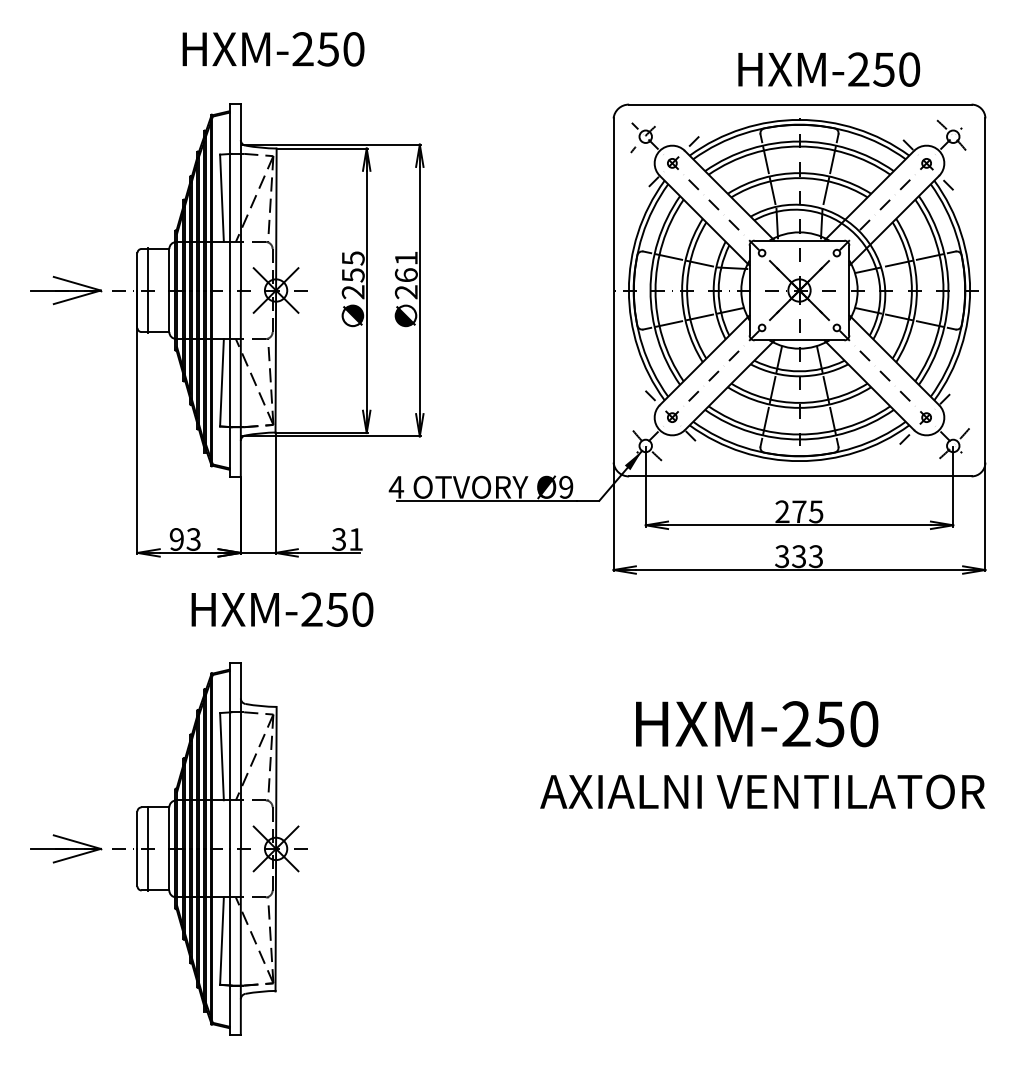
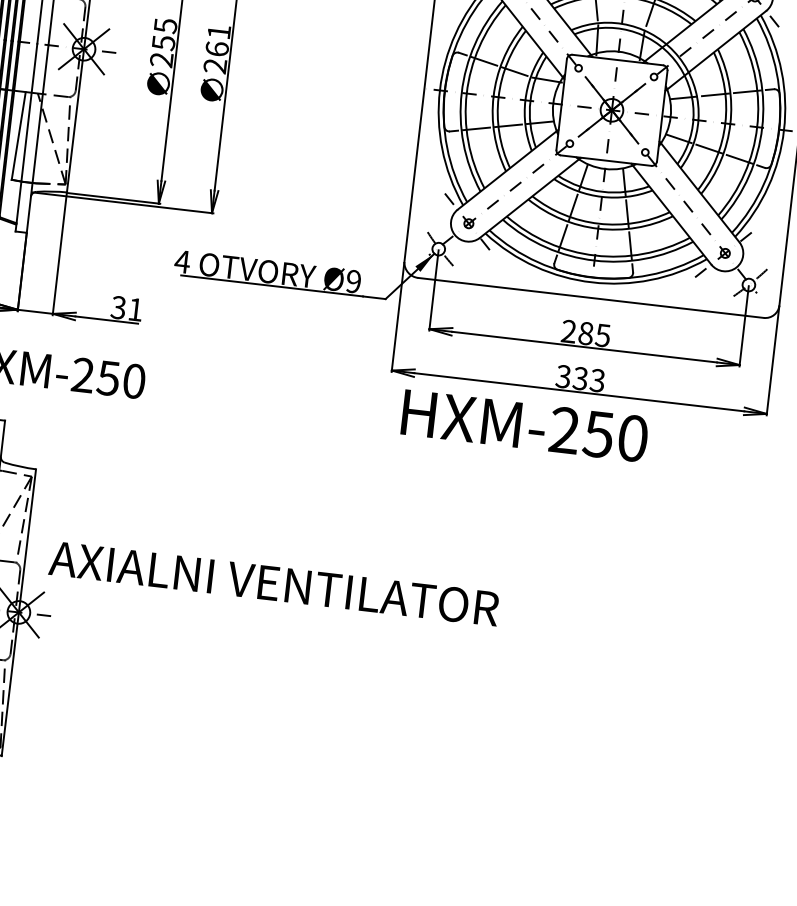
text: (799, 511) -> (586, 333), 275 -> 285
text: (757, 724) -> (525, 426), moved
text: (762, 791) -> (274, 583), moved

